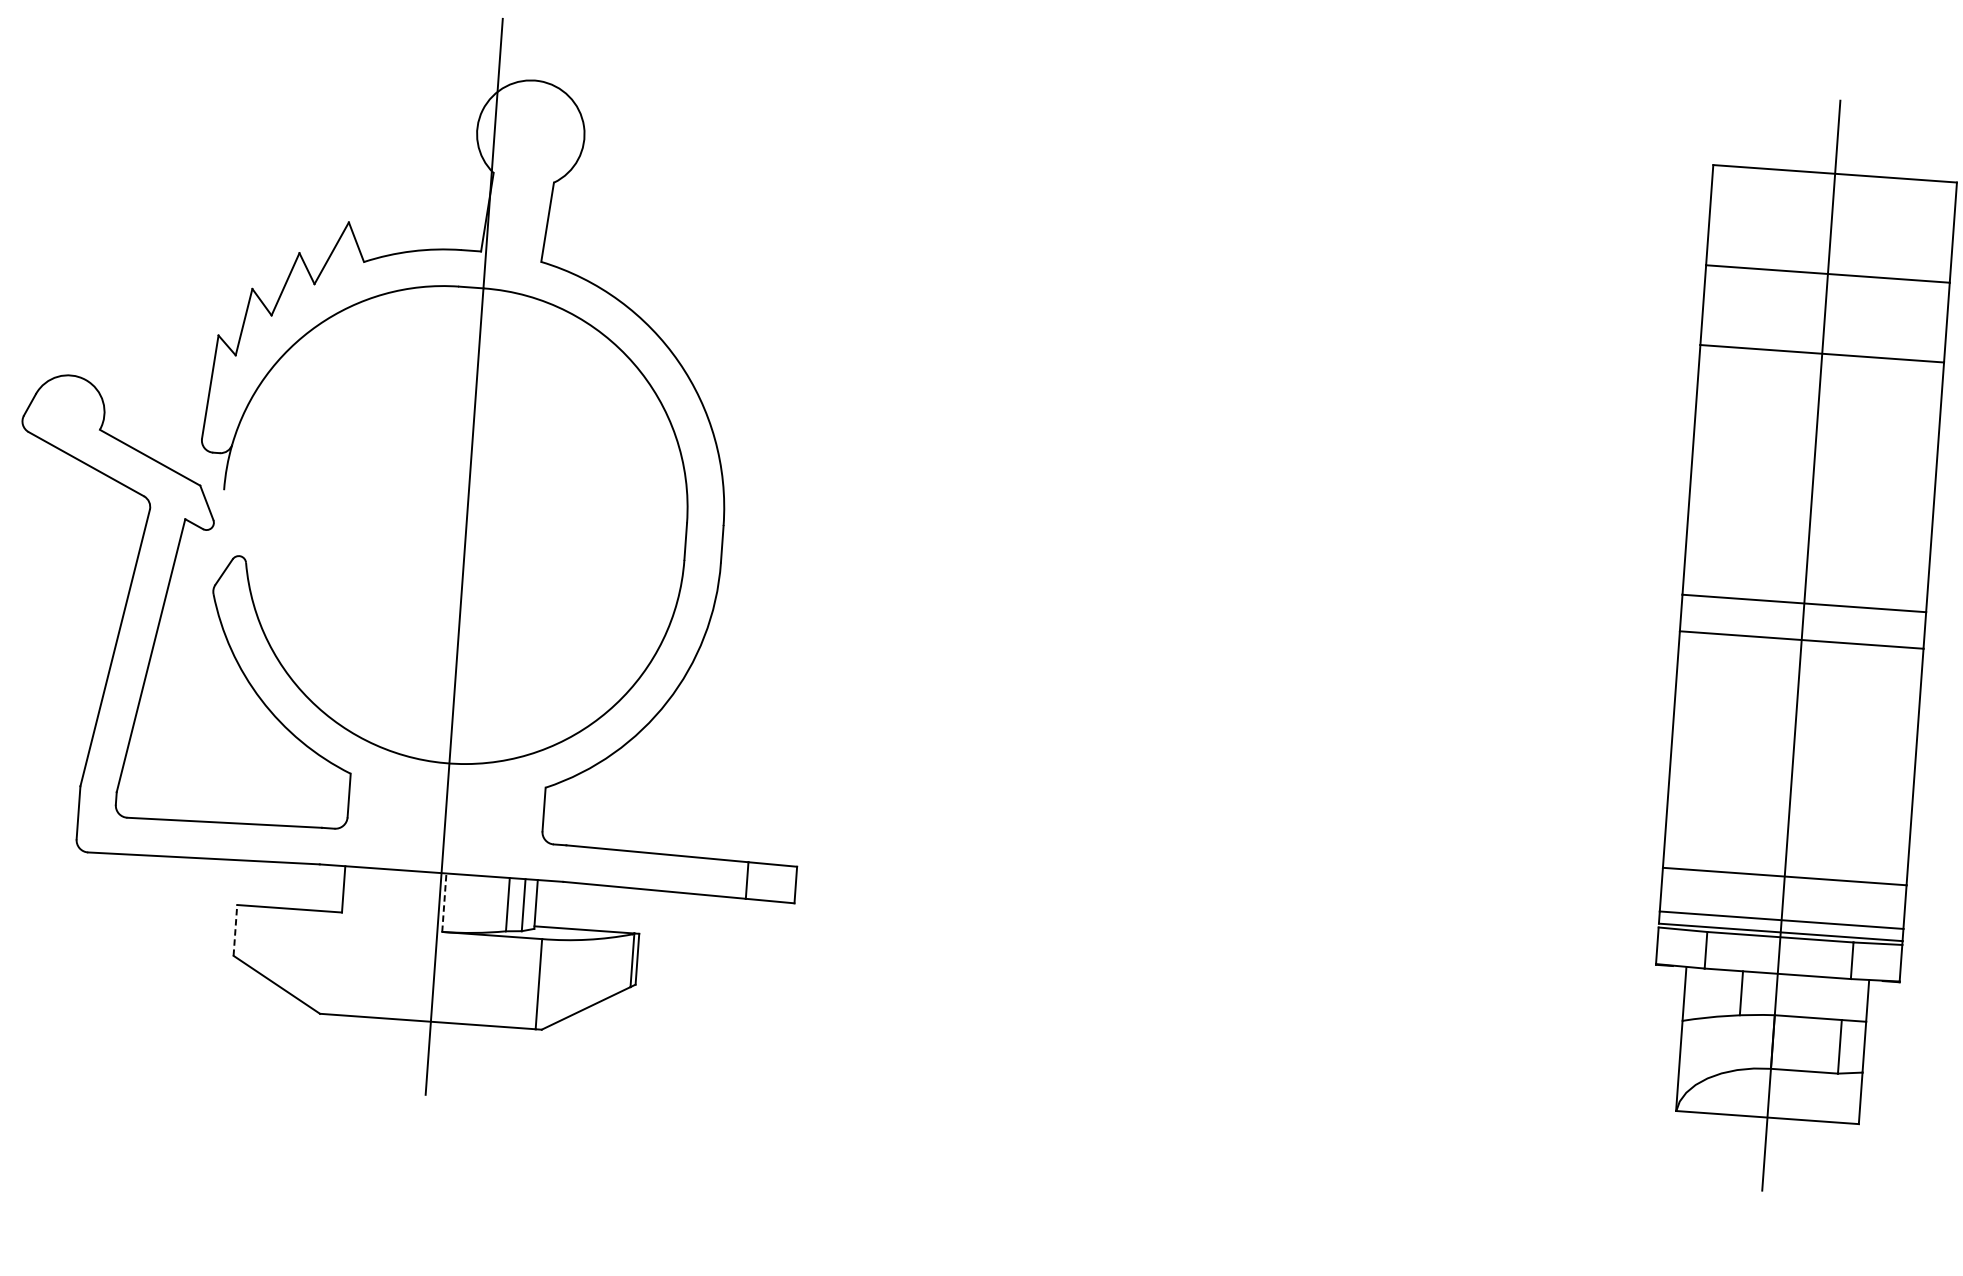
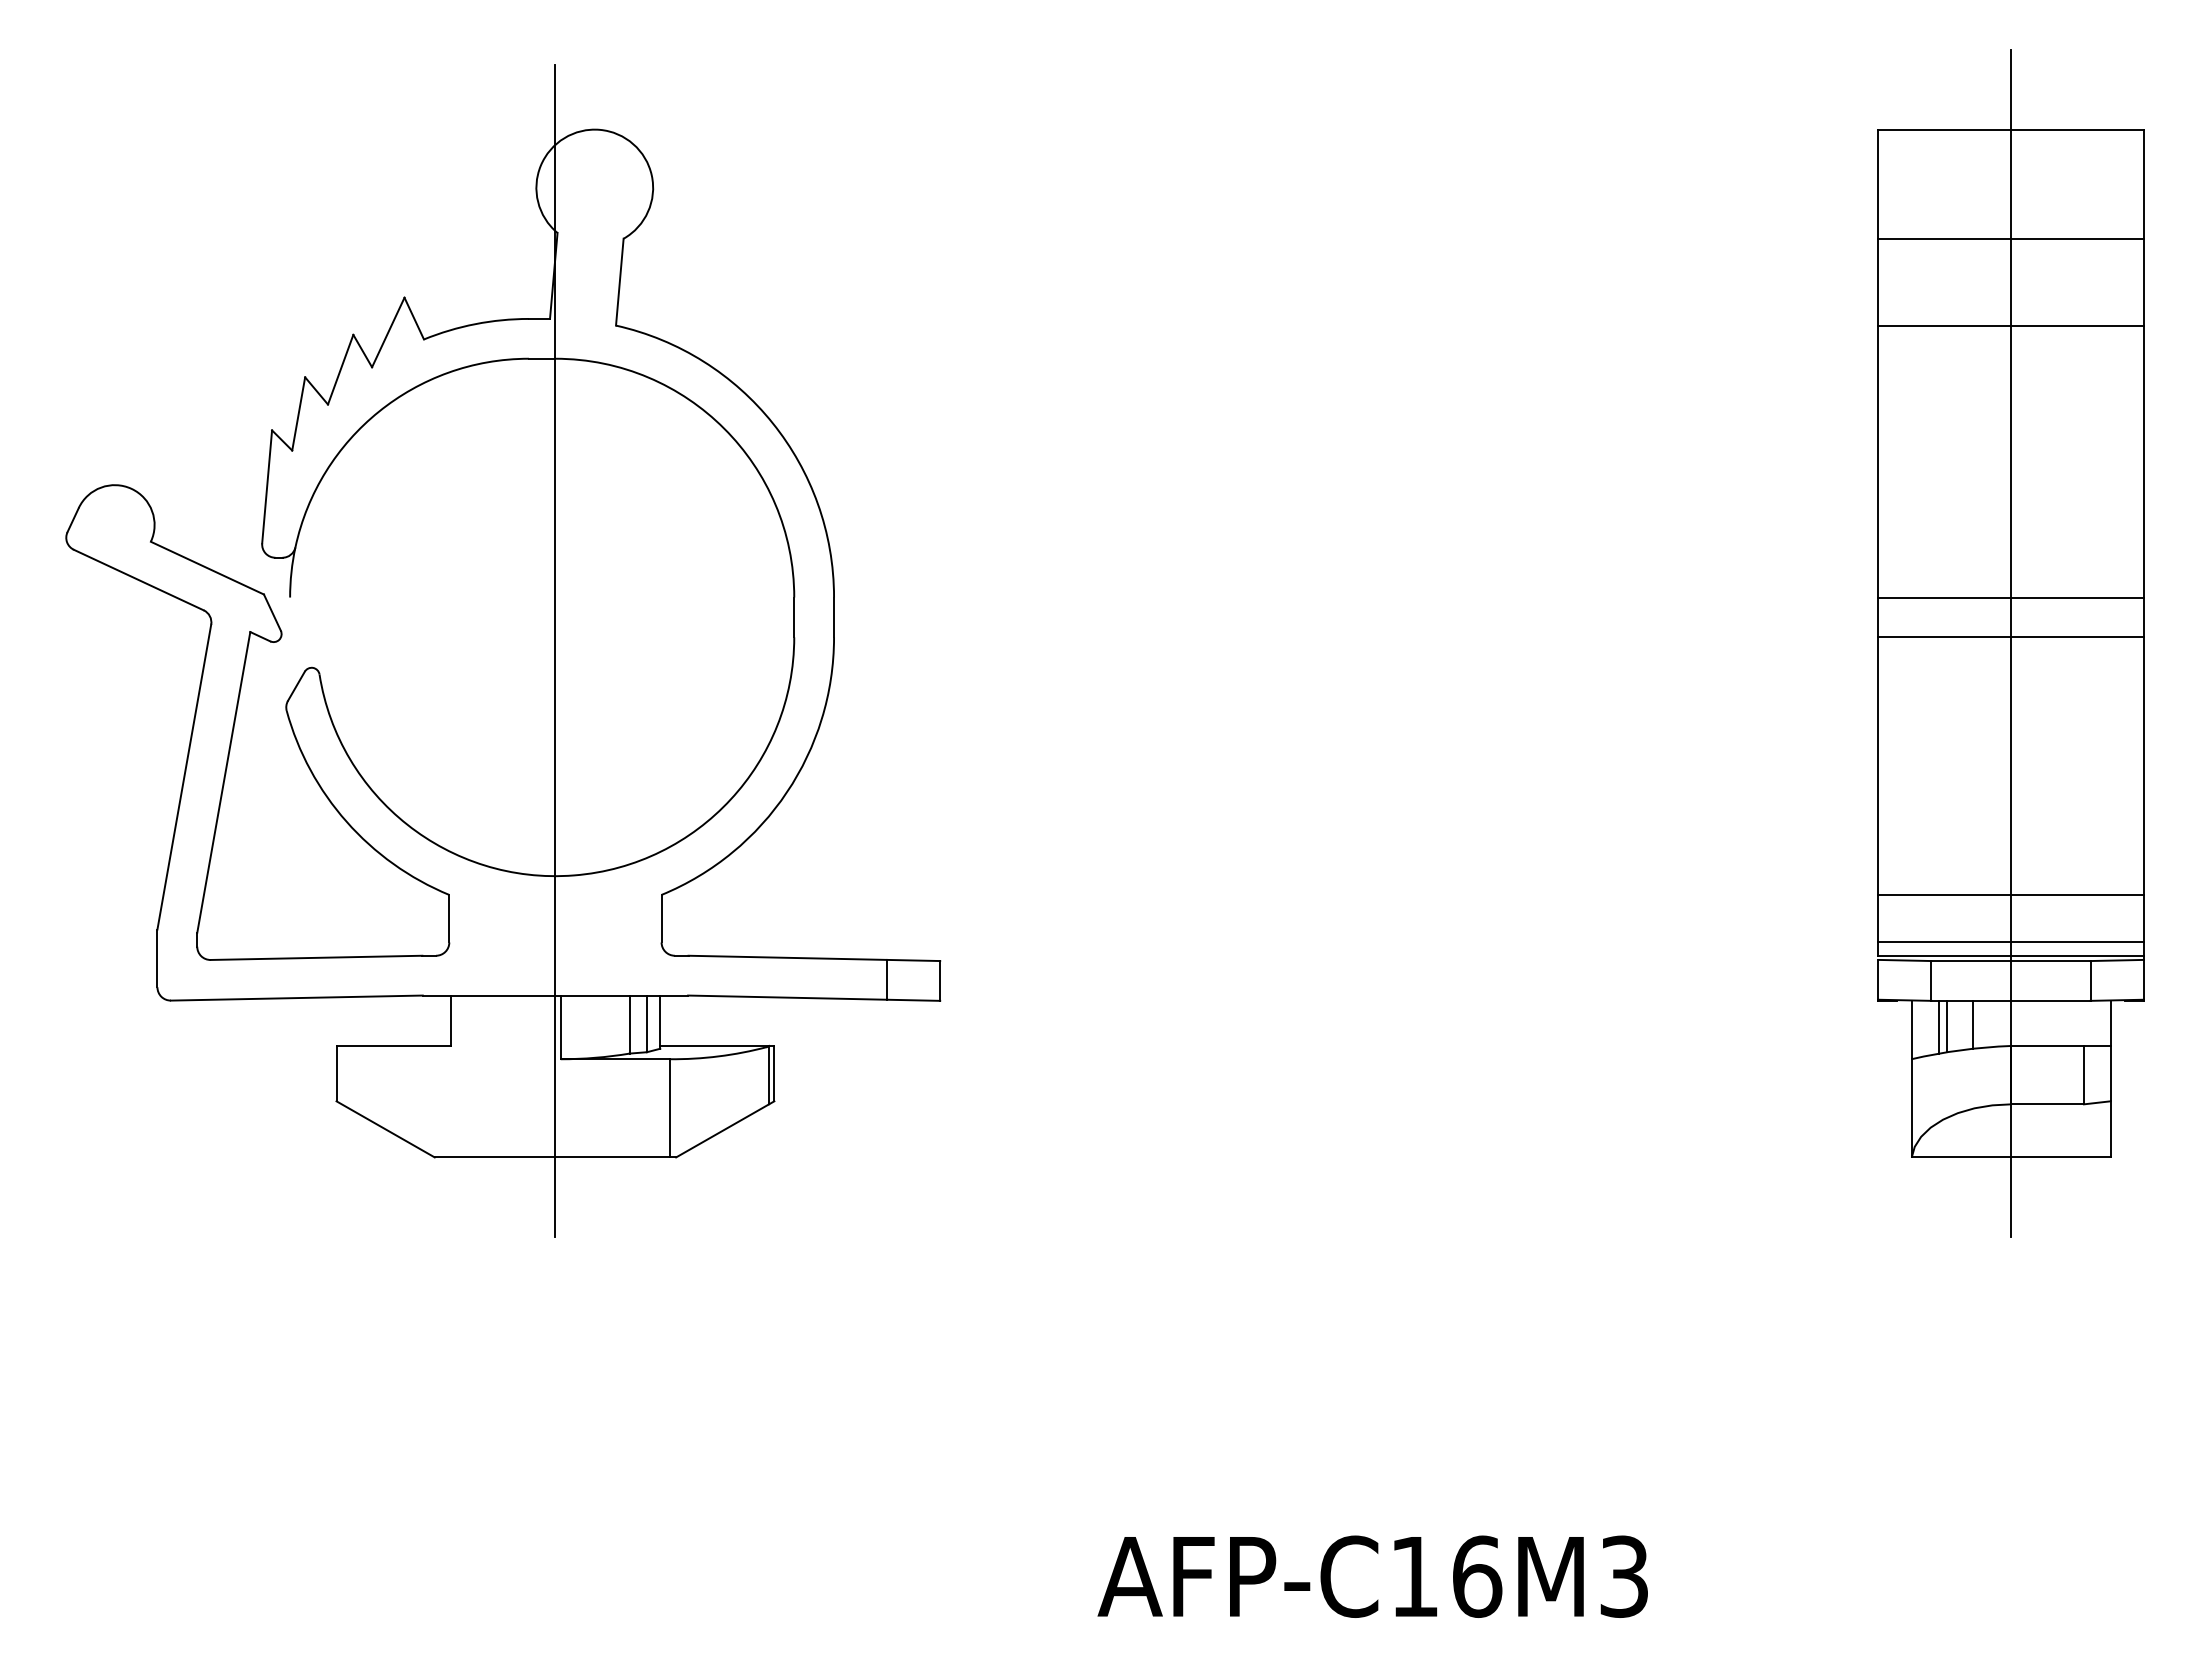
line: (444, 902) -> (560, 1027), dashed -> solid
line: (235, 930) -> (336, 1073), dashed -> solid
line: (1710, 992) -> (1939, 1026), added
line: (1717, 993) -> (1947, 1026), added

